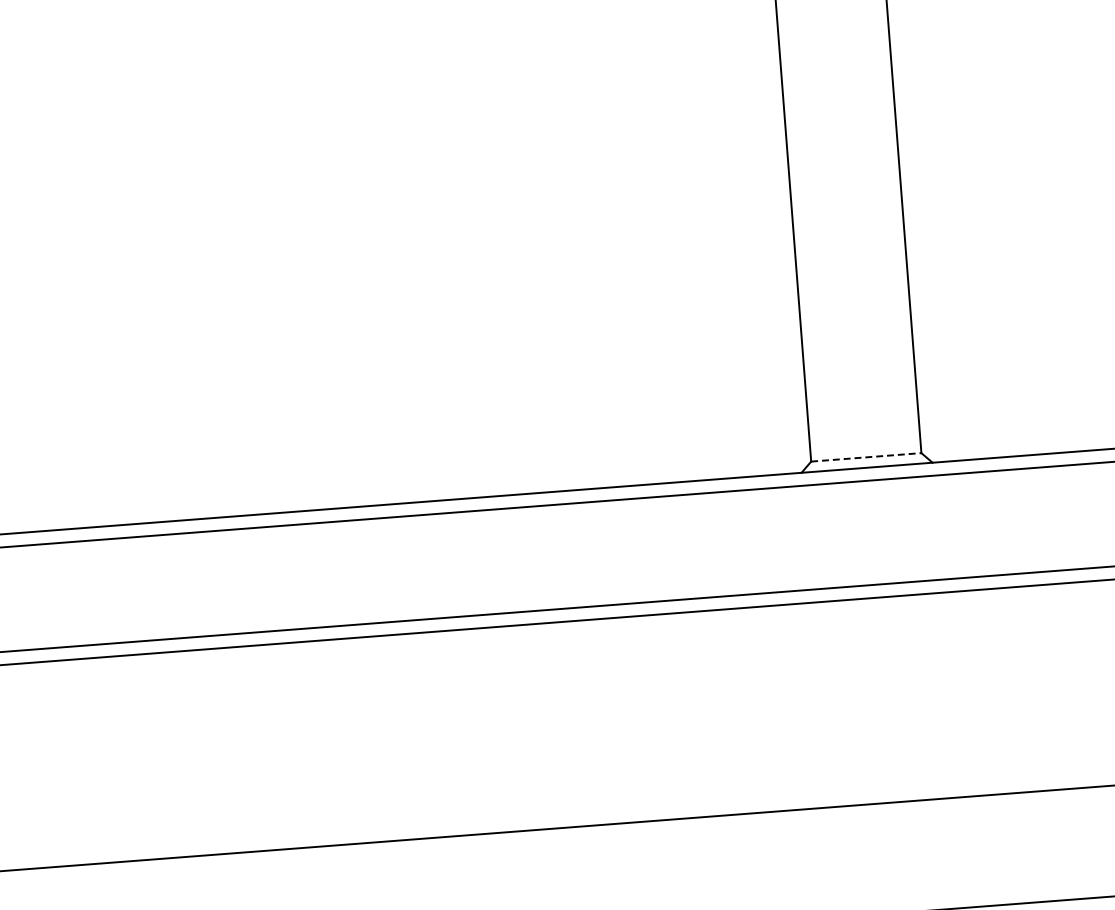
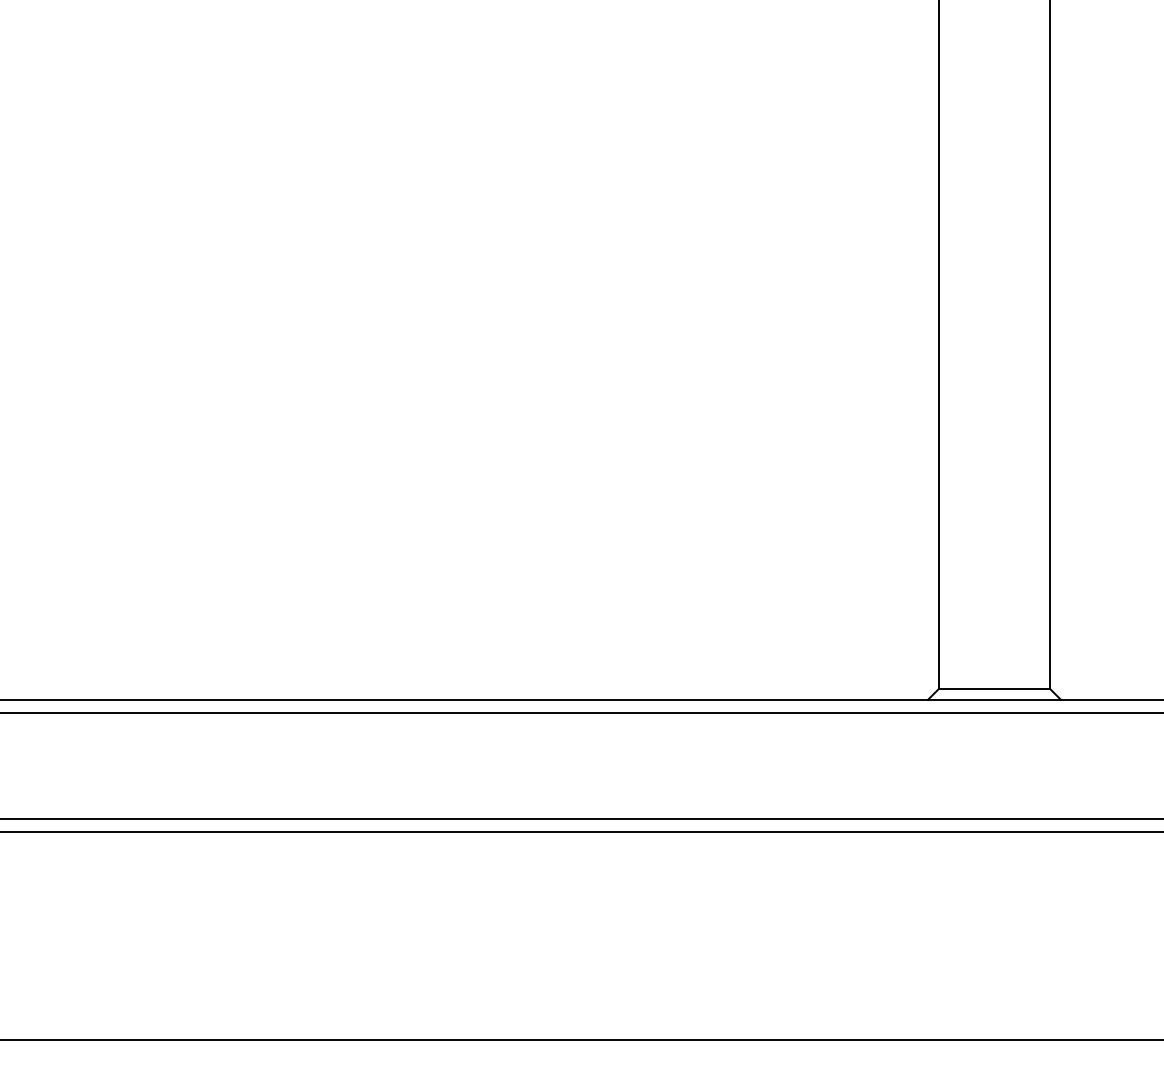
line: (866, 457) -> (994, 689), dashed -> solid

